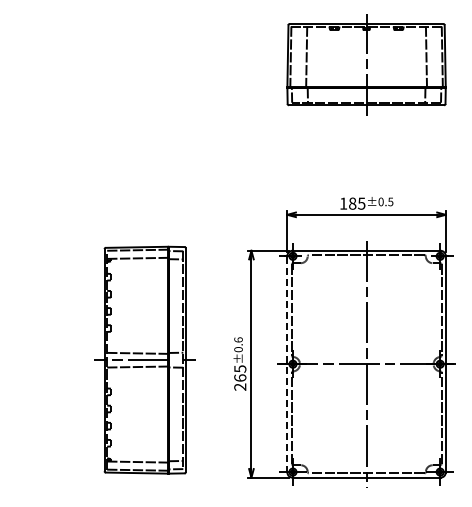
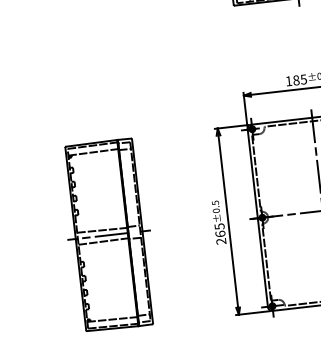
text: (238, 339) -> (215, 202), ±0.6 -> ±0.5
part: (144, 359) -> (108, 234), moved
line: (287, 363) -> (257, 217), dashed -> solid

